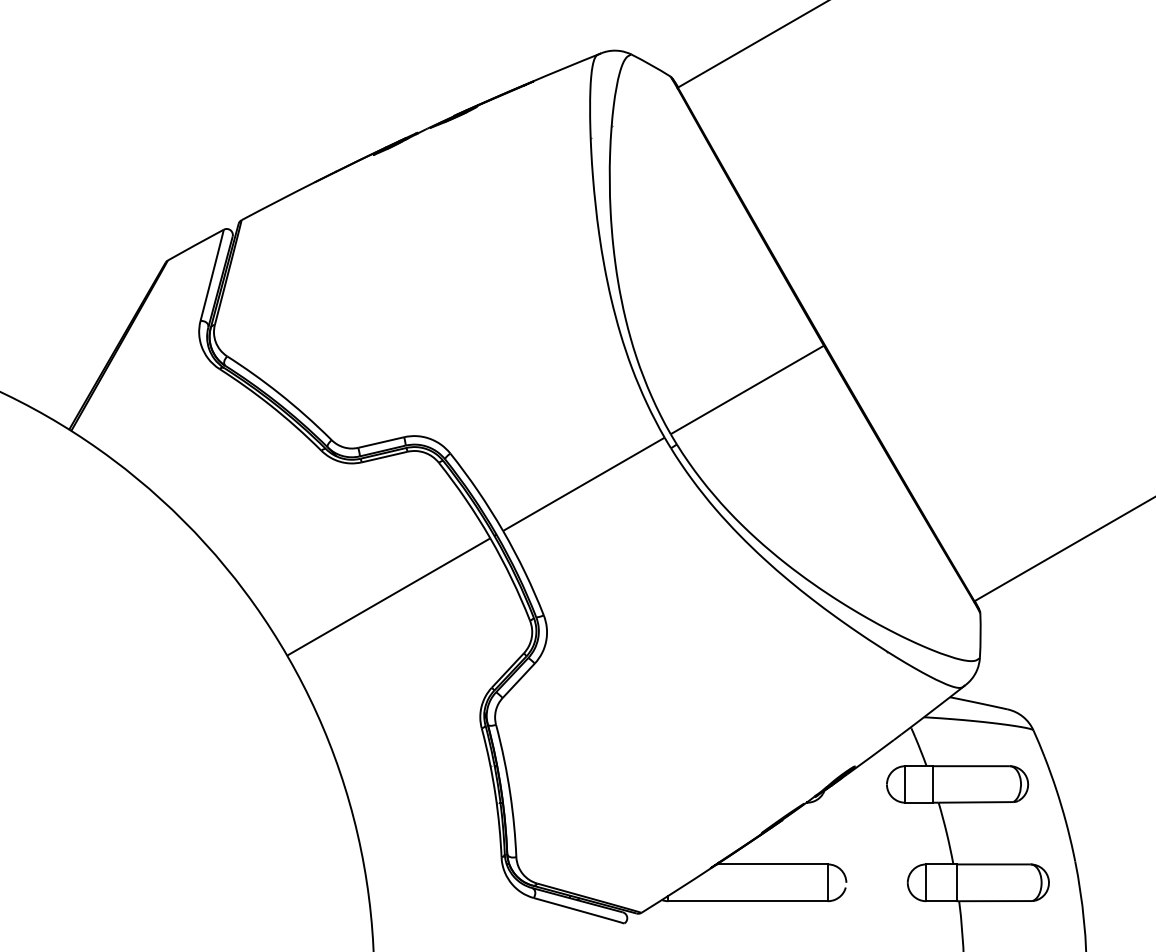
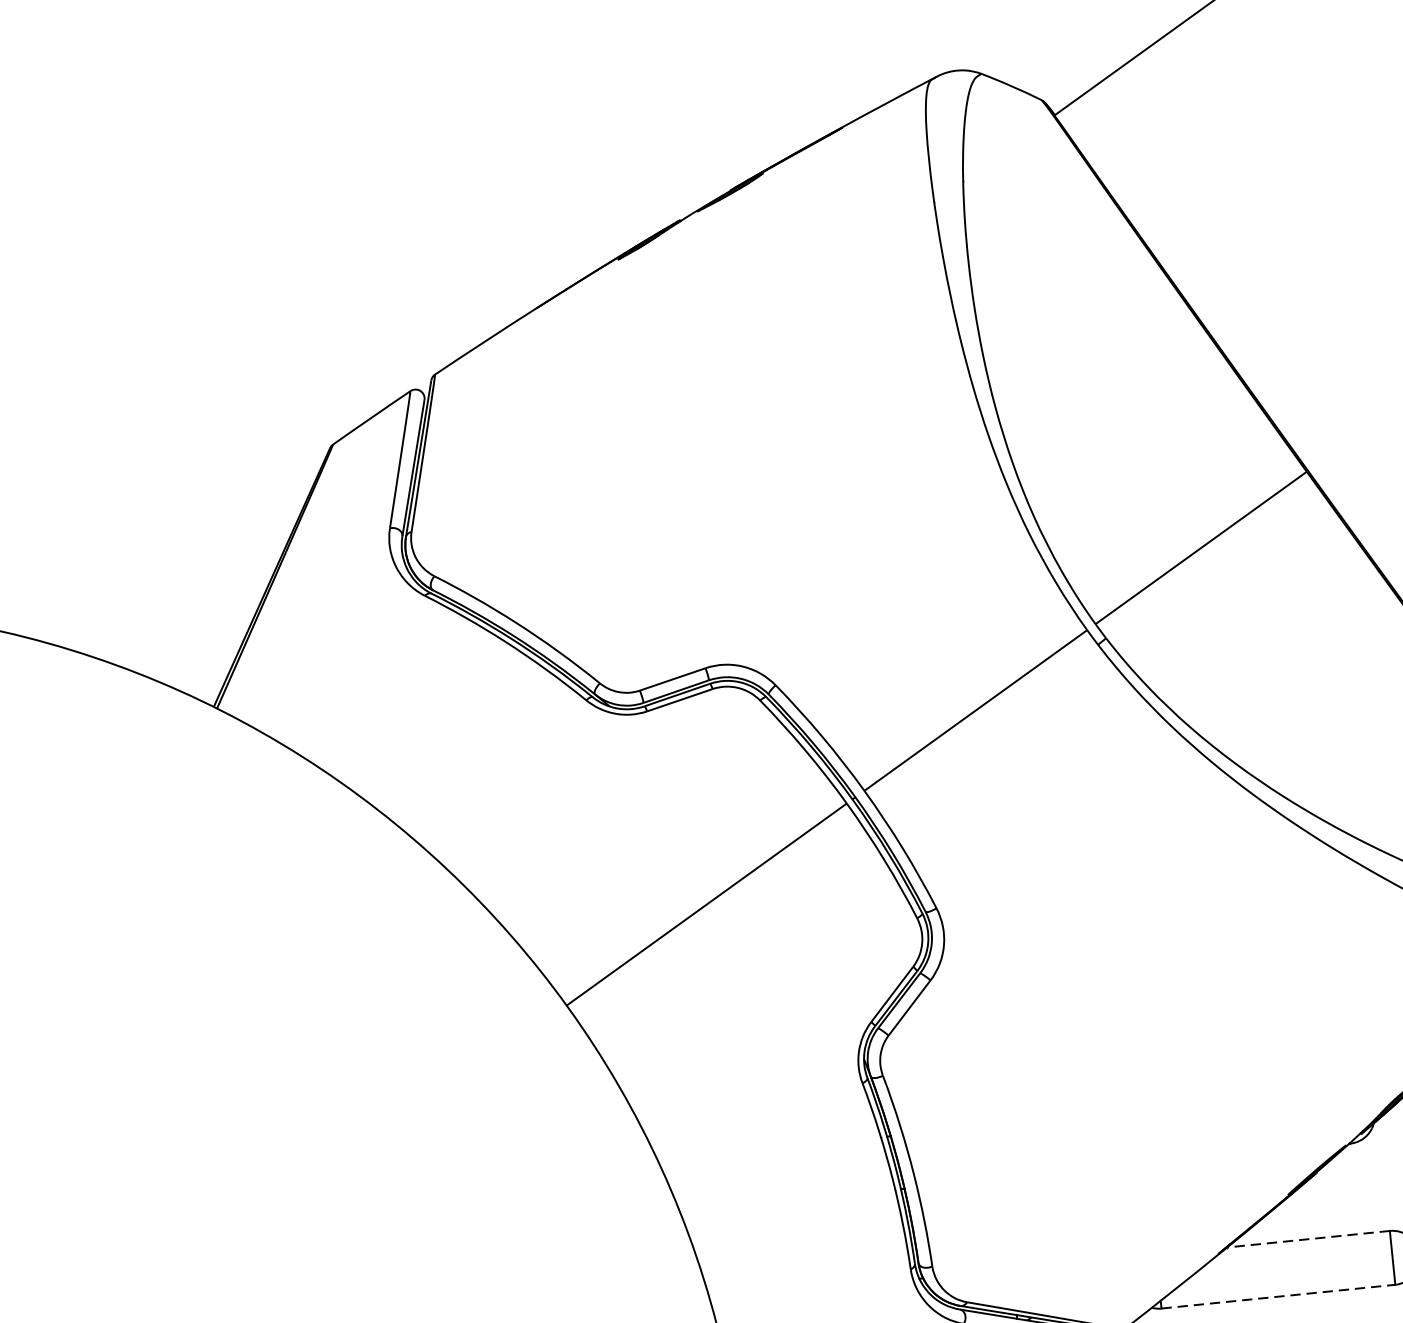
line: (772, 864) -> (1308, 1239), solid -> dashed
line: (748, 901) -> (1278, 1297), solid -> dashed

